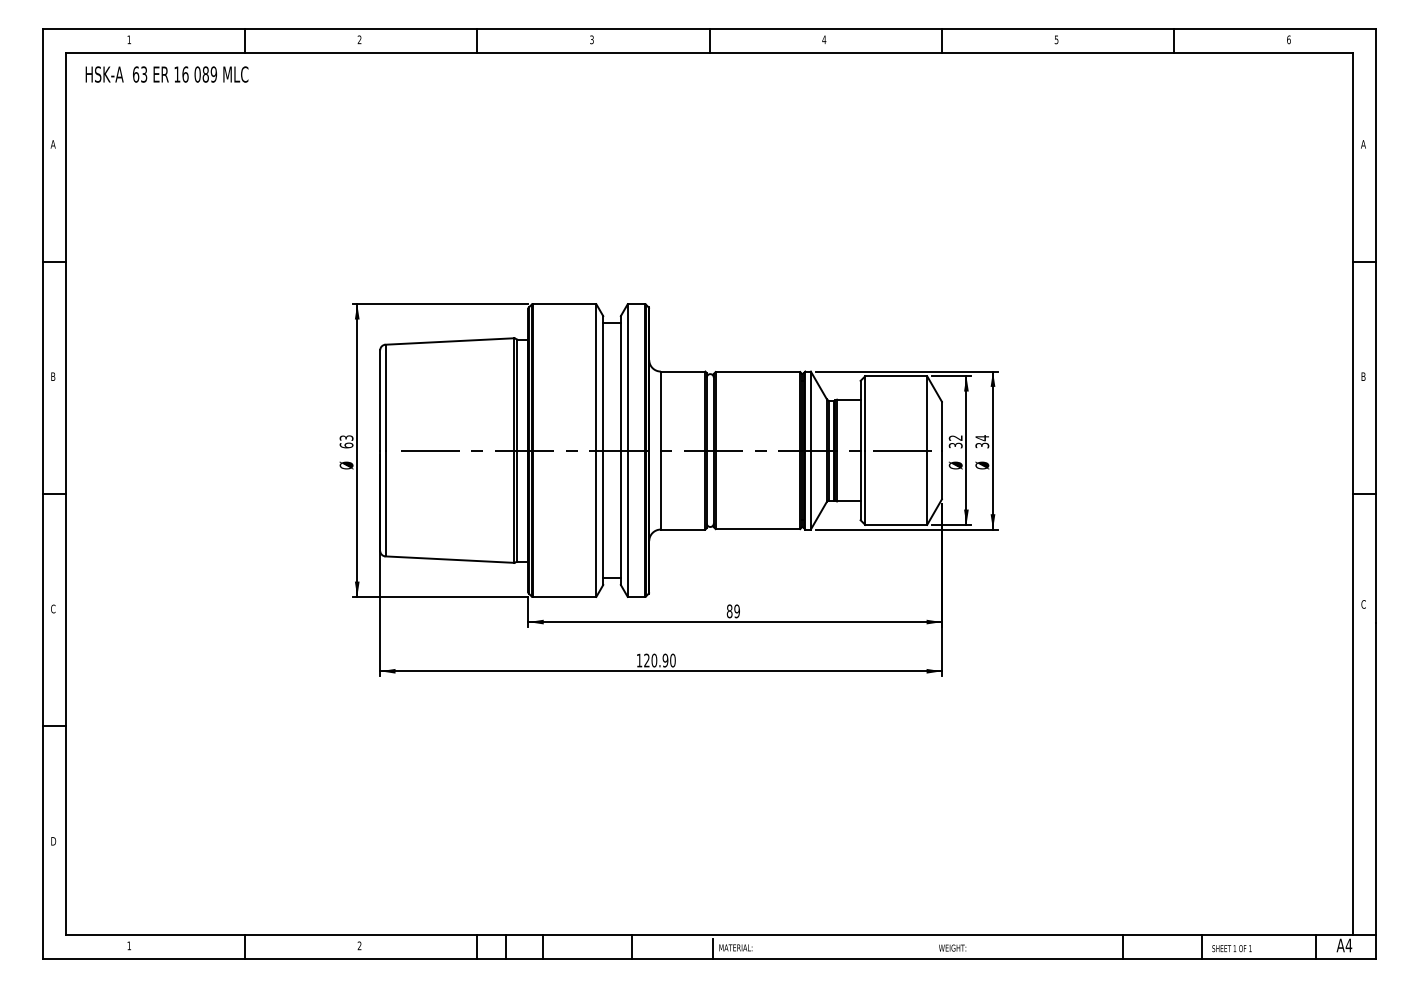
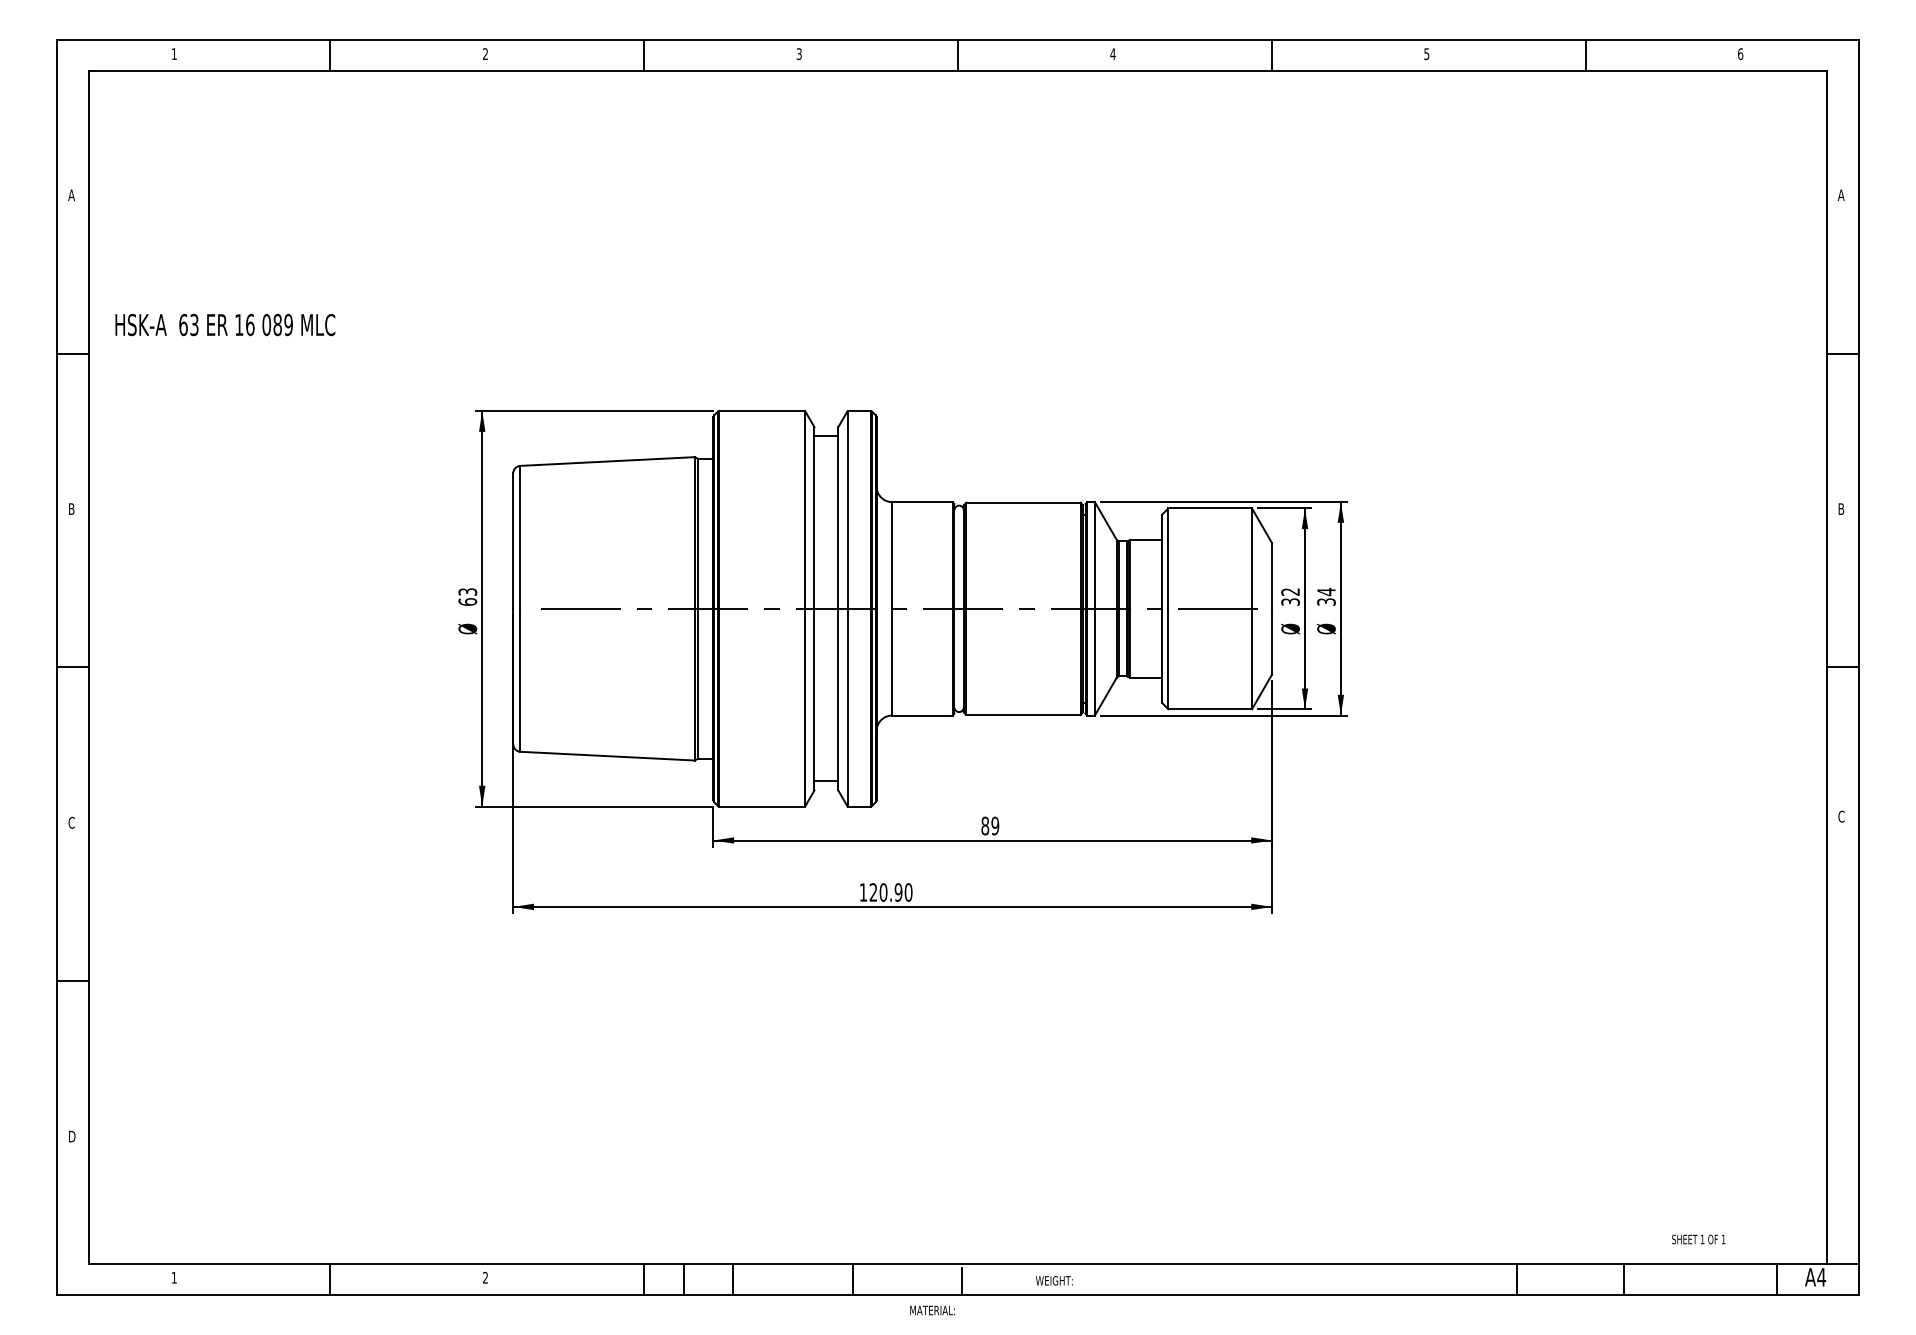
text: (167, 74) -> (225, 324), moved
text: (735, 947) -> (932, 1310), moved
text: (952, 947) -> (1054, 1280), moved
text: (1231, 948) -> (1698, 1239), moved

